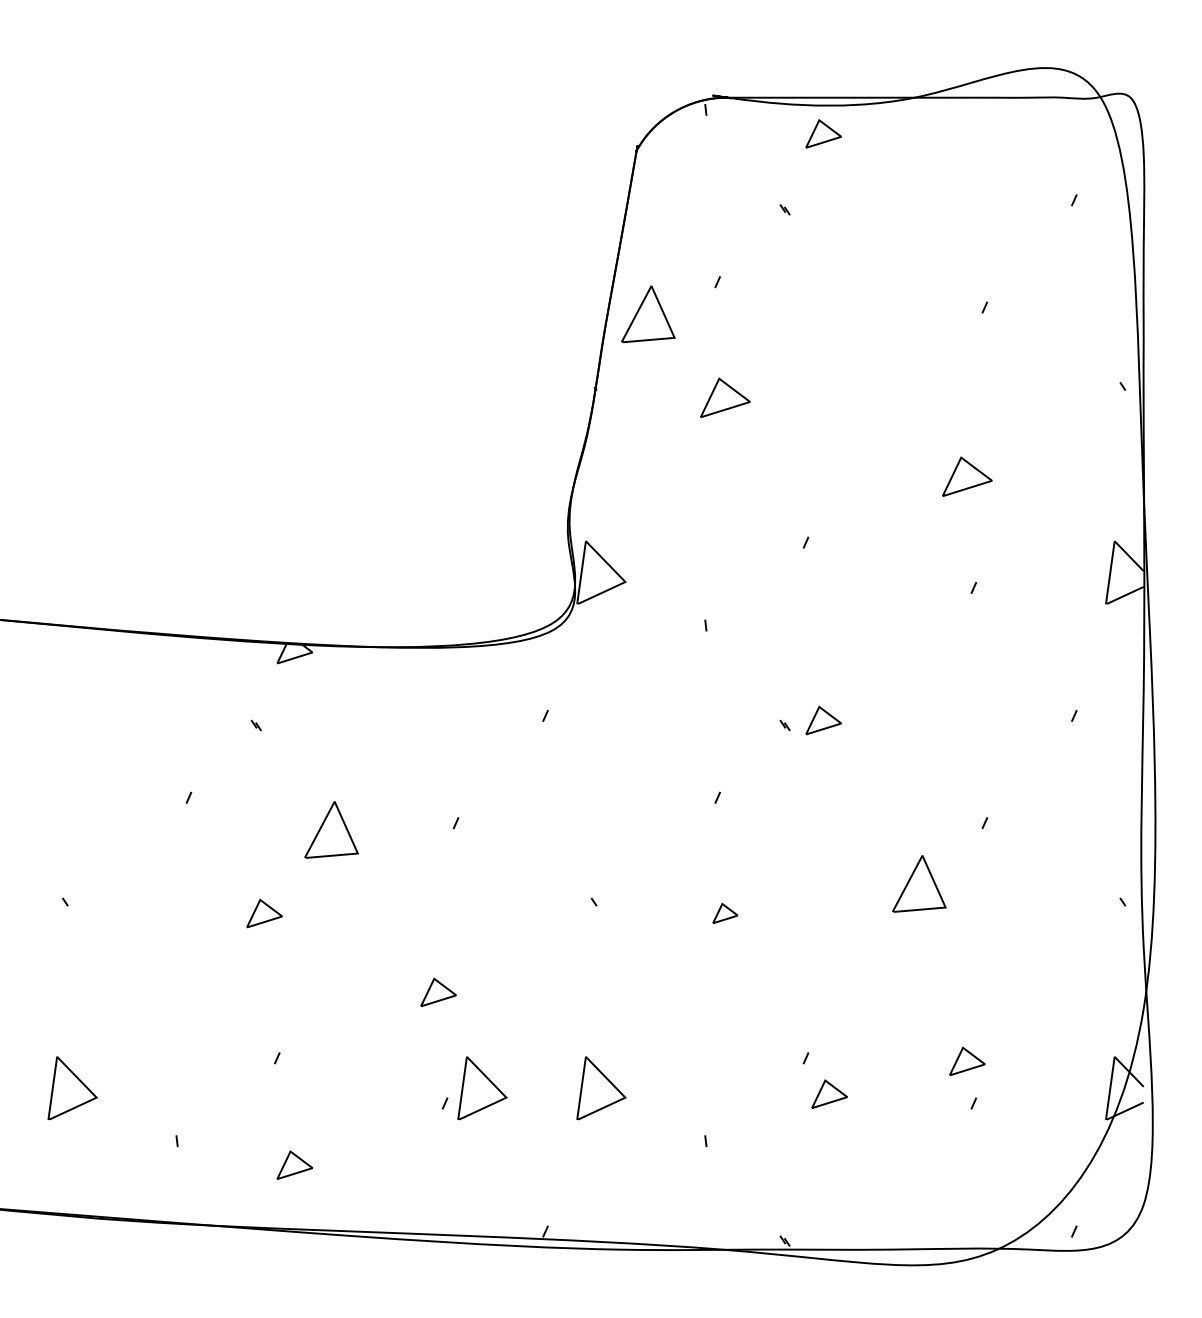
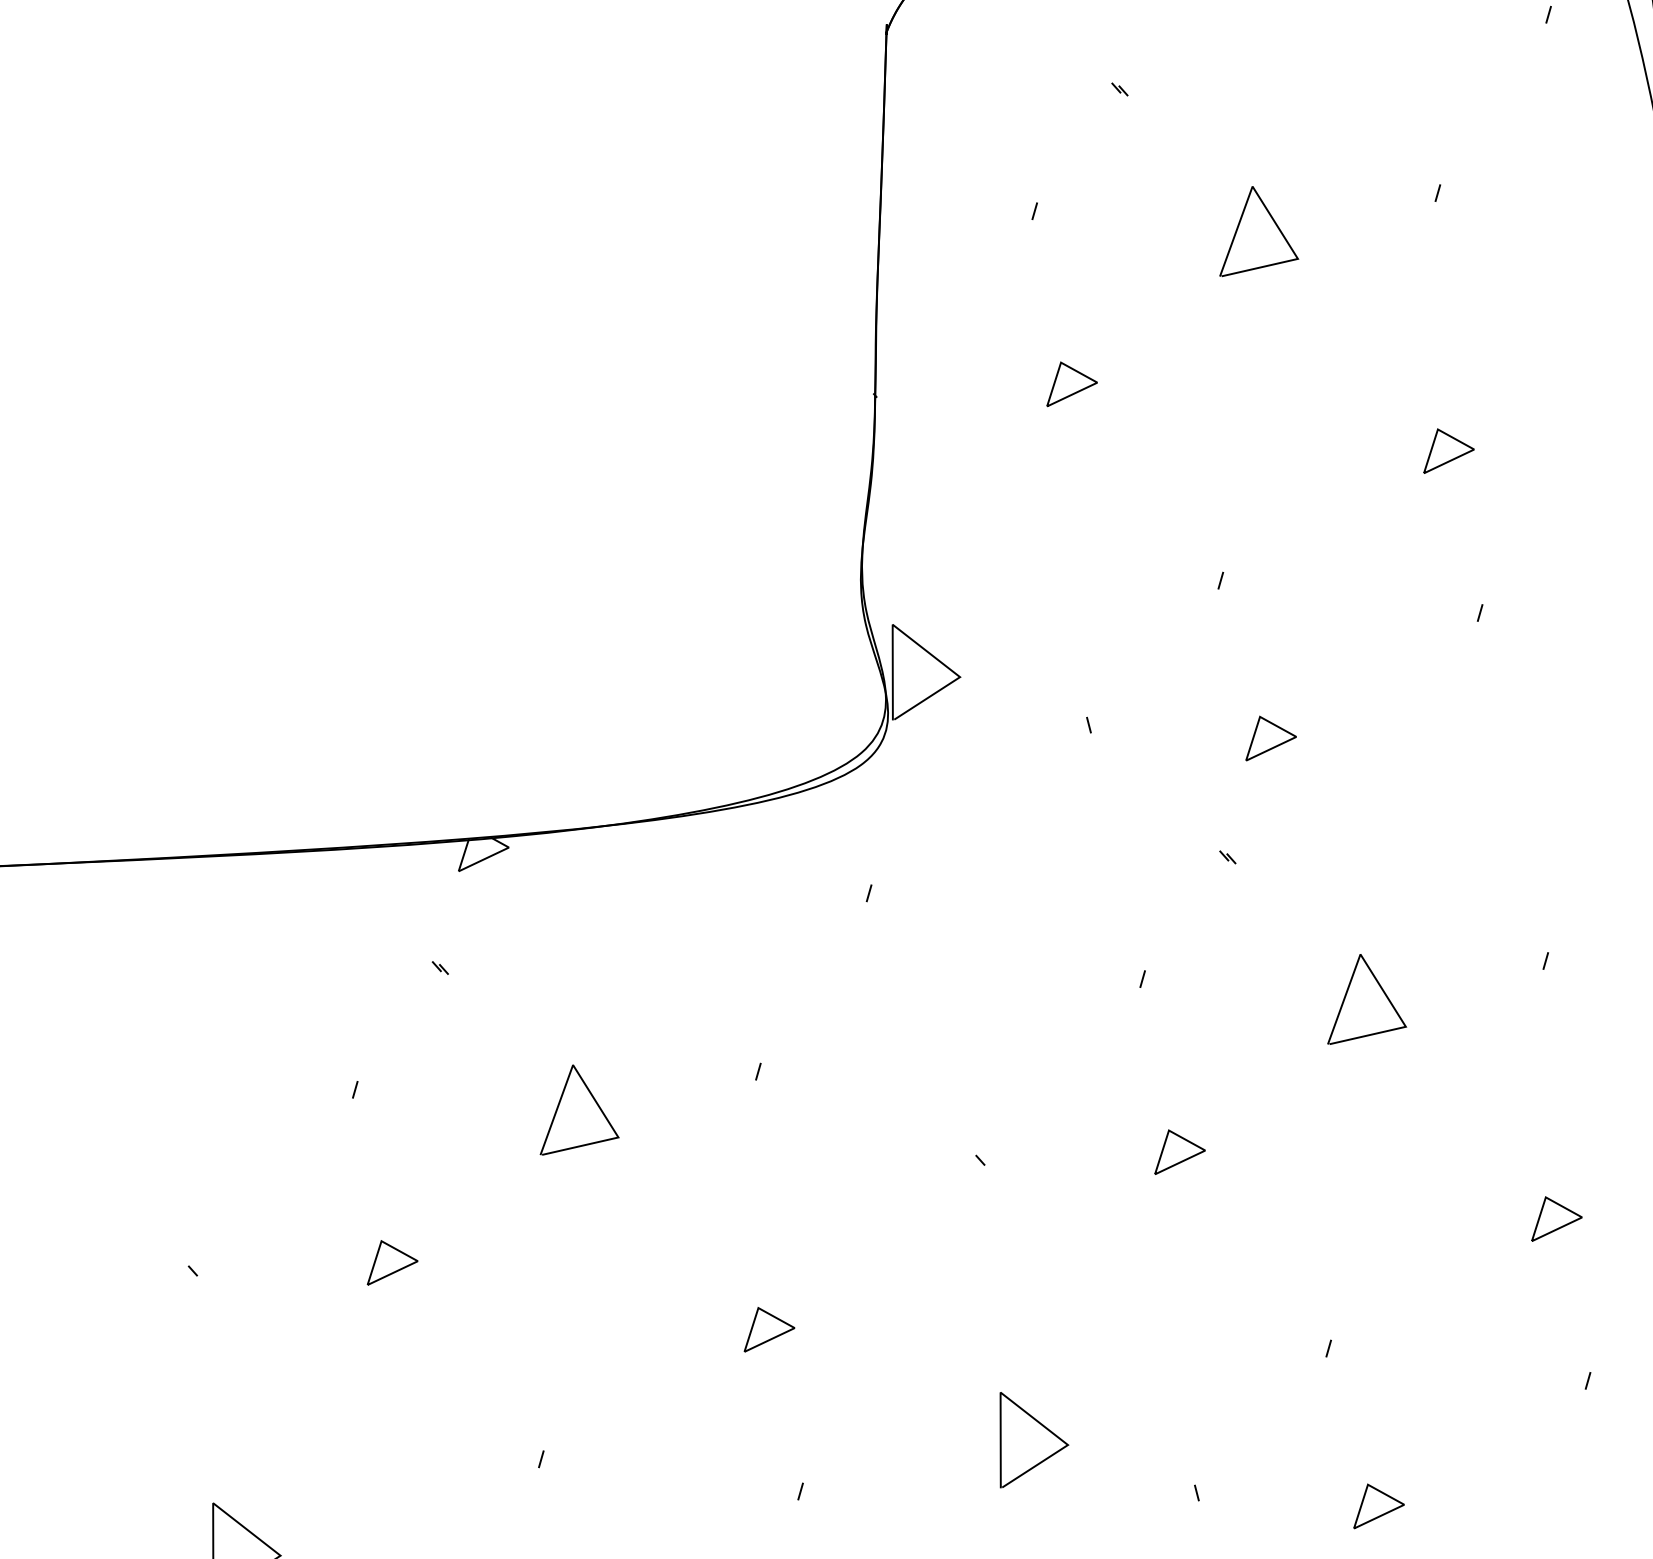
line: (640, 309) -> (1241, 223), moved
part: (725, 397) -> (1070, 381), size x0.71
part: (967, 476) -> (1447, 448), size x0.71
part: (823, 720) -> (1269, 736), moved
line: (911, 878) -> (1348, 990), moved
part: (264, 913) -> (390, 1260), moved
part: (725, 913) -> (1178, 1149), size x1.43
part: (967, 1061) -> (1555, 1216), moved
line: (489, 1081) -> (862, 1449), removed
part: (829, 1093) -> (1376, 1503), moved

